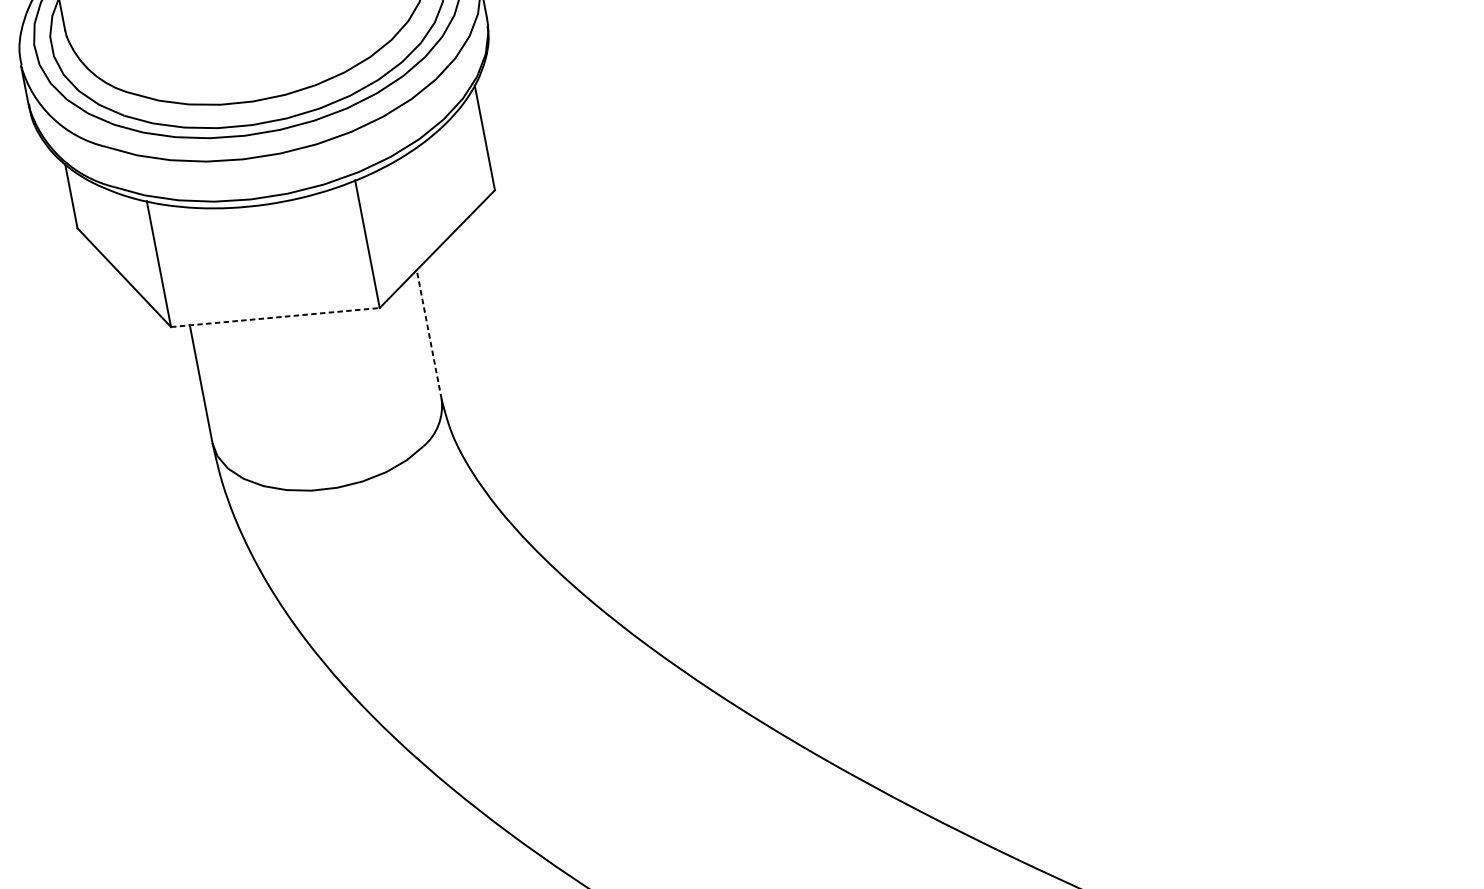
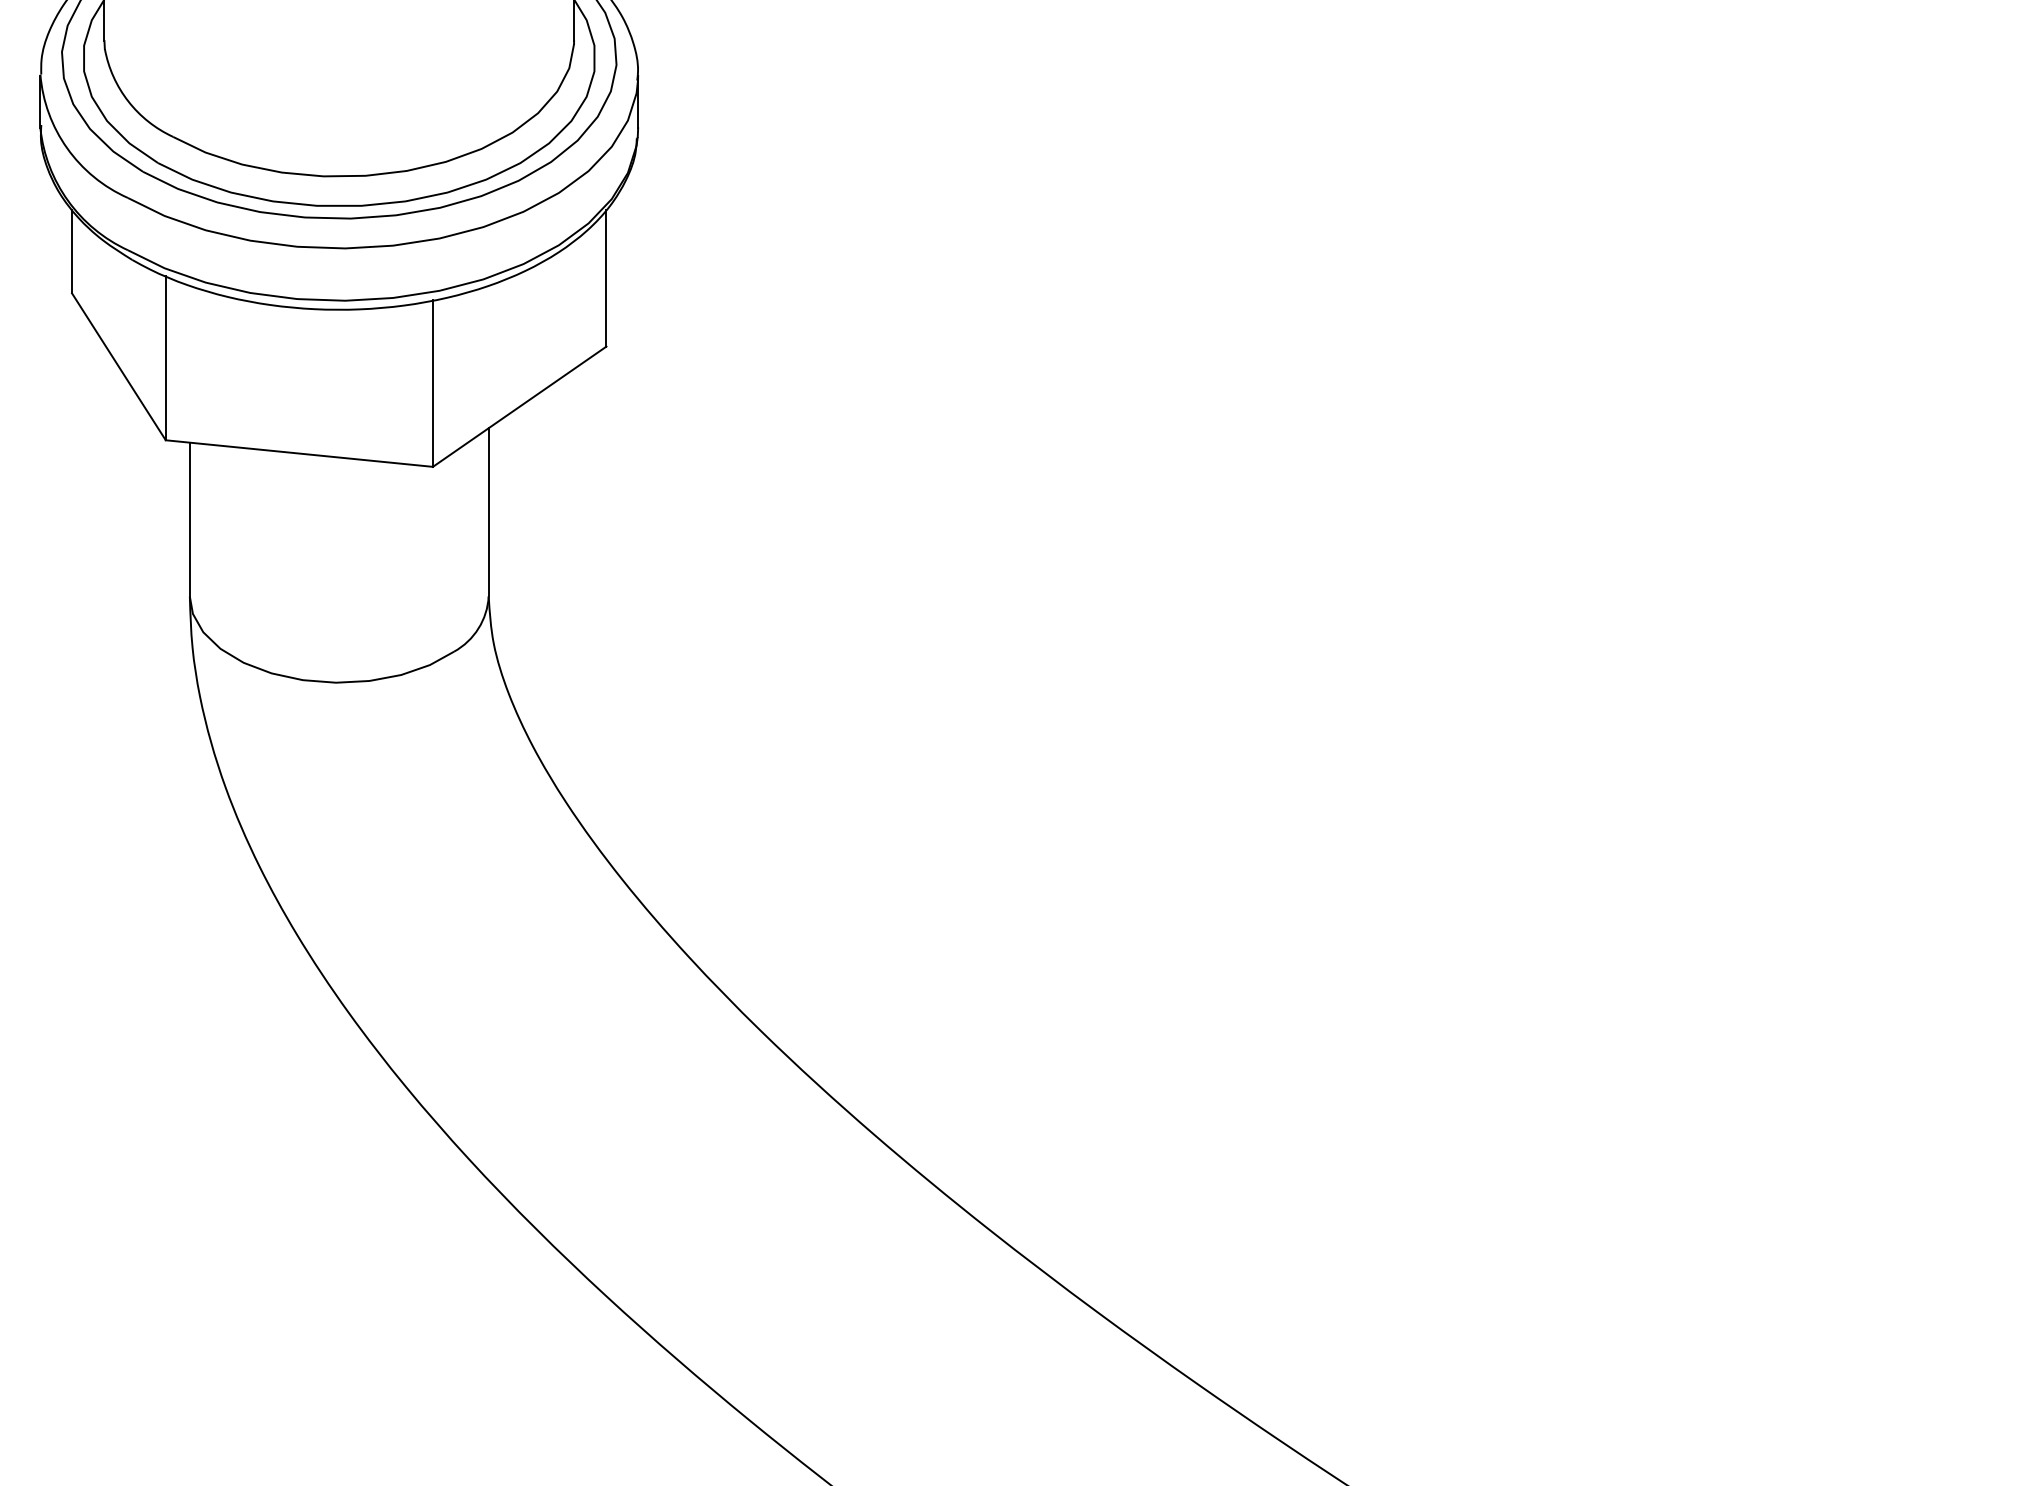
line: (275, 317) -> (299, 453), dashed -> solid
line: (428, 334) -> (488, 511), dashed -> solid

